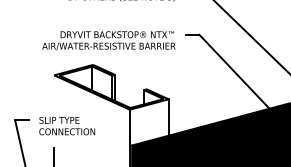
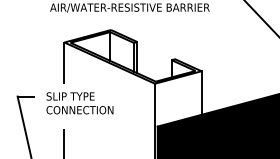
line: (54, 91) -> (64, 61), added

